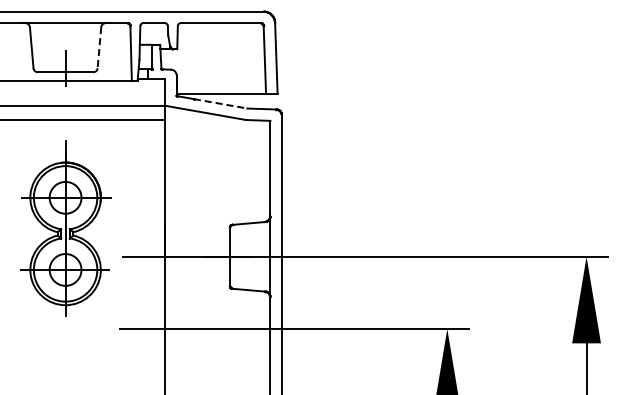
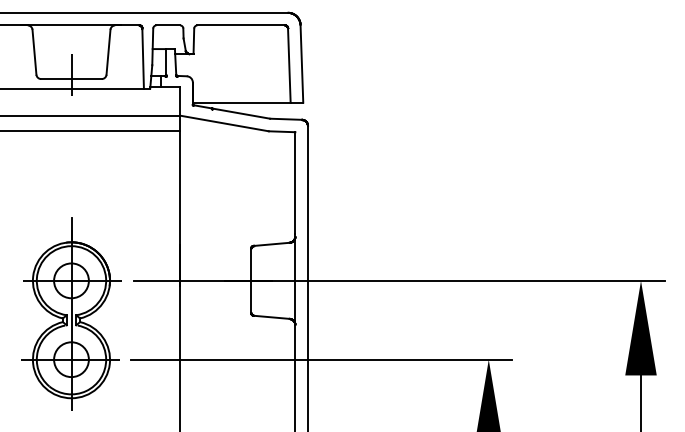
line: (99, 47) -> (108, 52), dashed -> solid
line: (221, 103) -> (241, 113), dashed -> solid
part: (65, 228) -> (71, 314), moved

